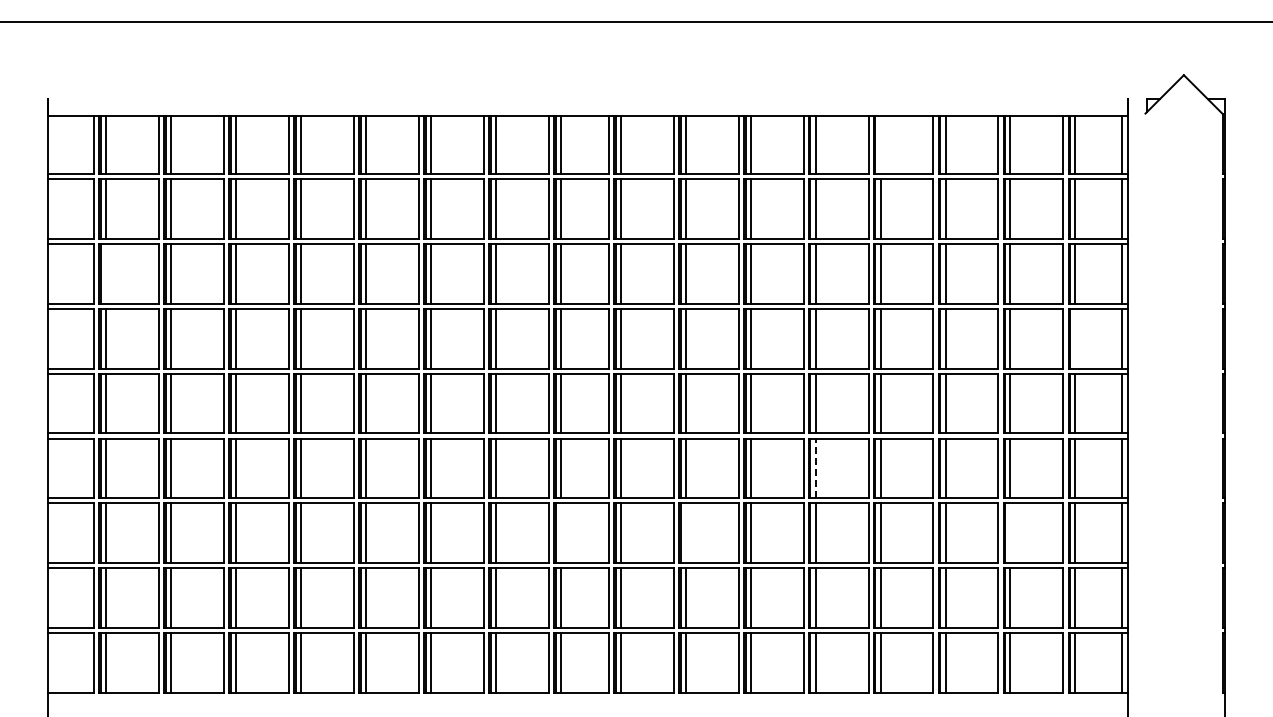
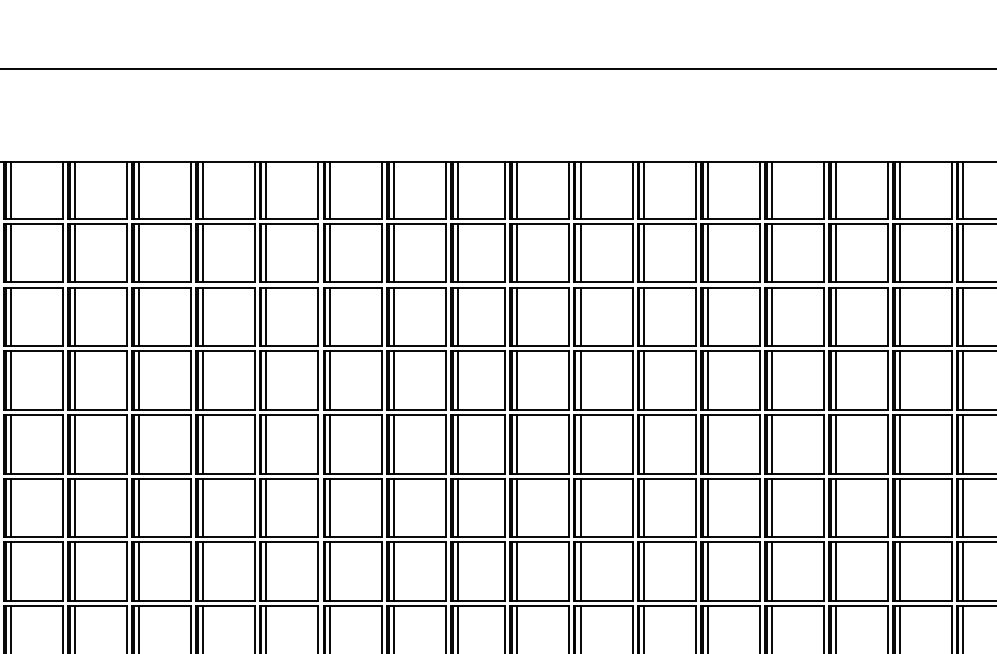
line: (880, 145) -> (771, 190), added
line: (106, 273) -> (11, 316), added
line: (1075, 338) -> (963, 380), added
line: (815, 468) -> (708, 508), dashed -> solid
line: (560, 533) -> (457, 571), added
line: (685, 533) -> (580, 571), added
line: (1010, 533) -> (899, 571), added

